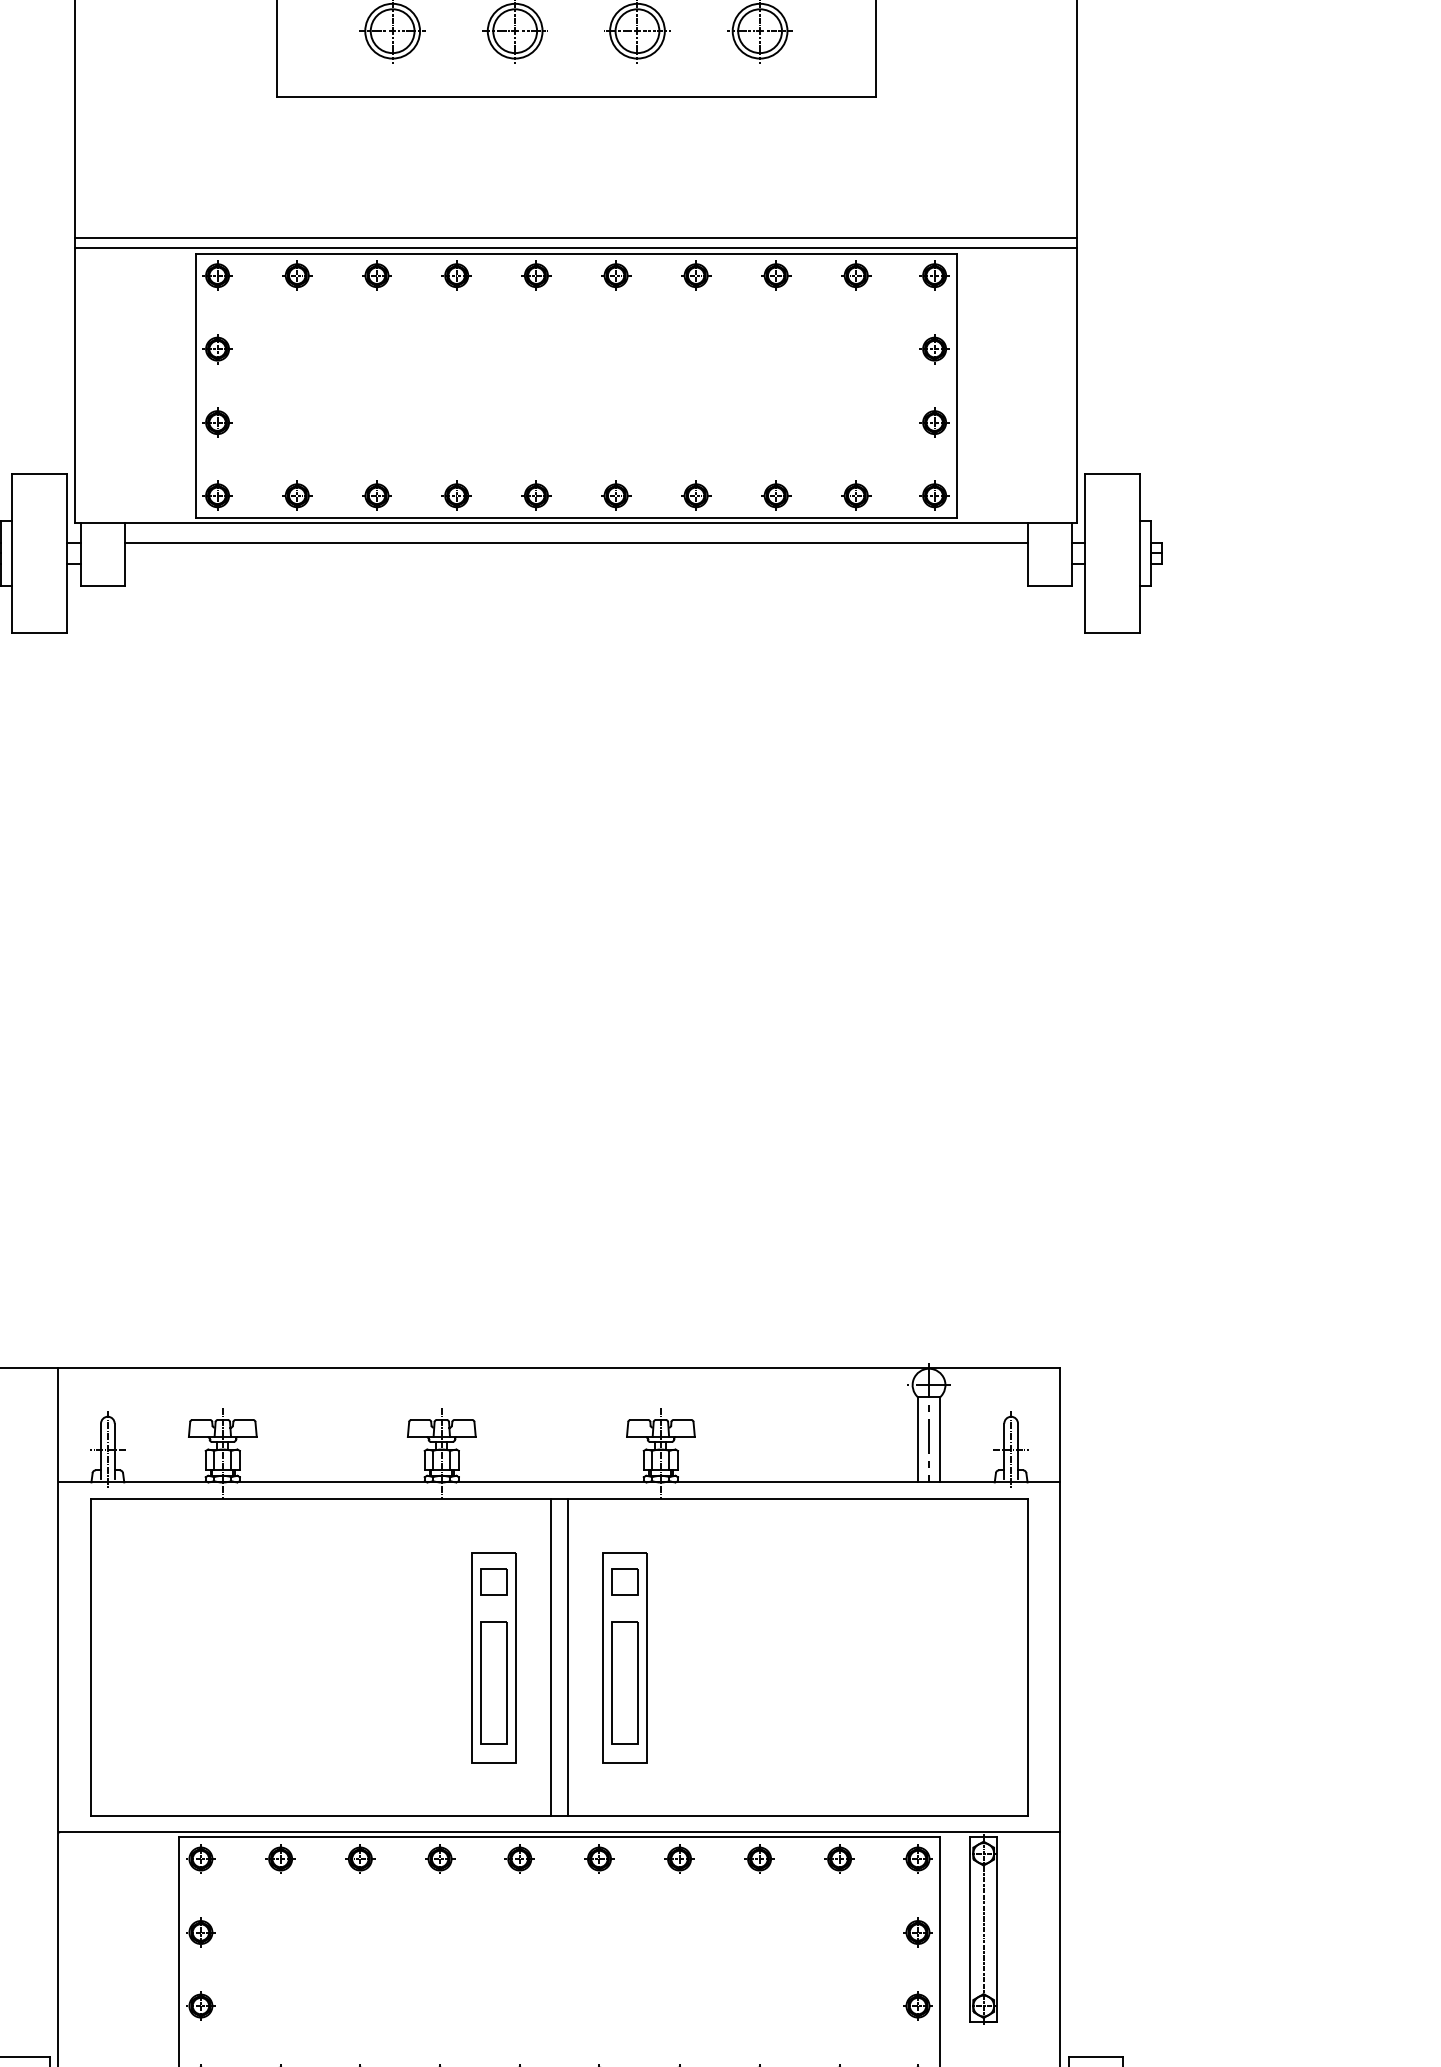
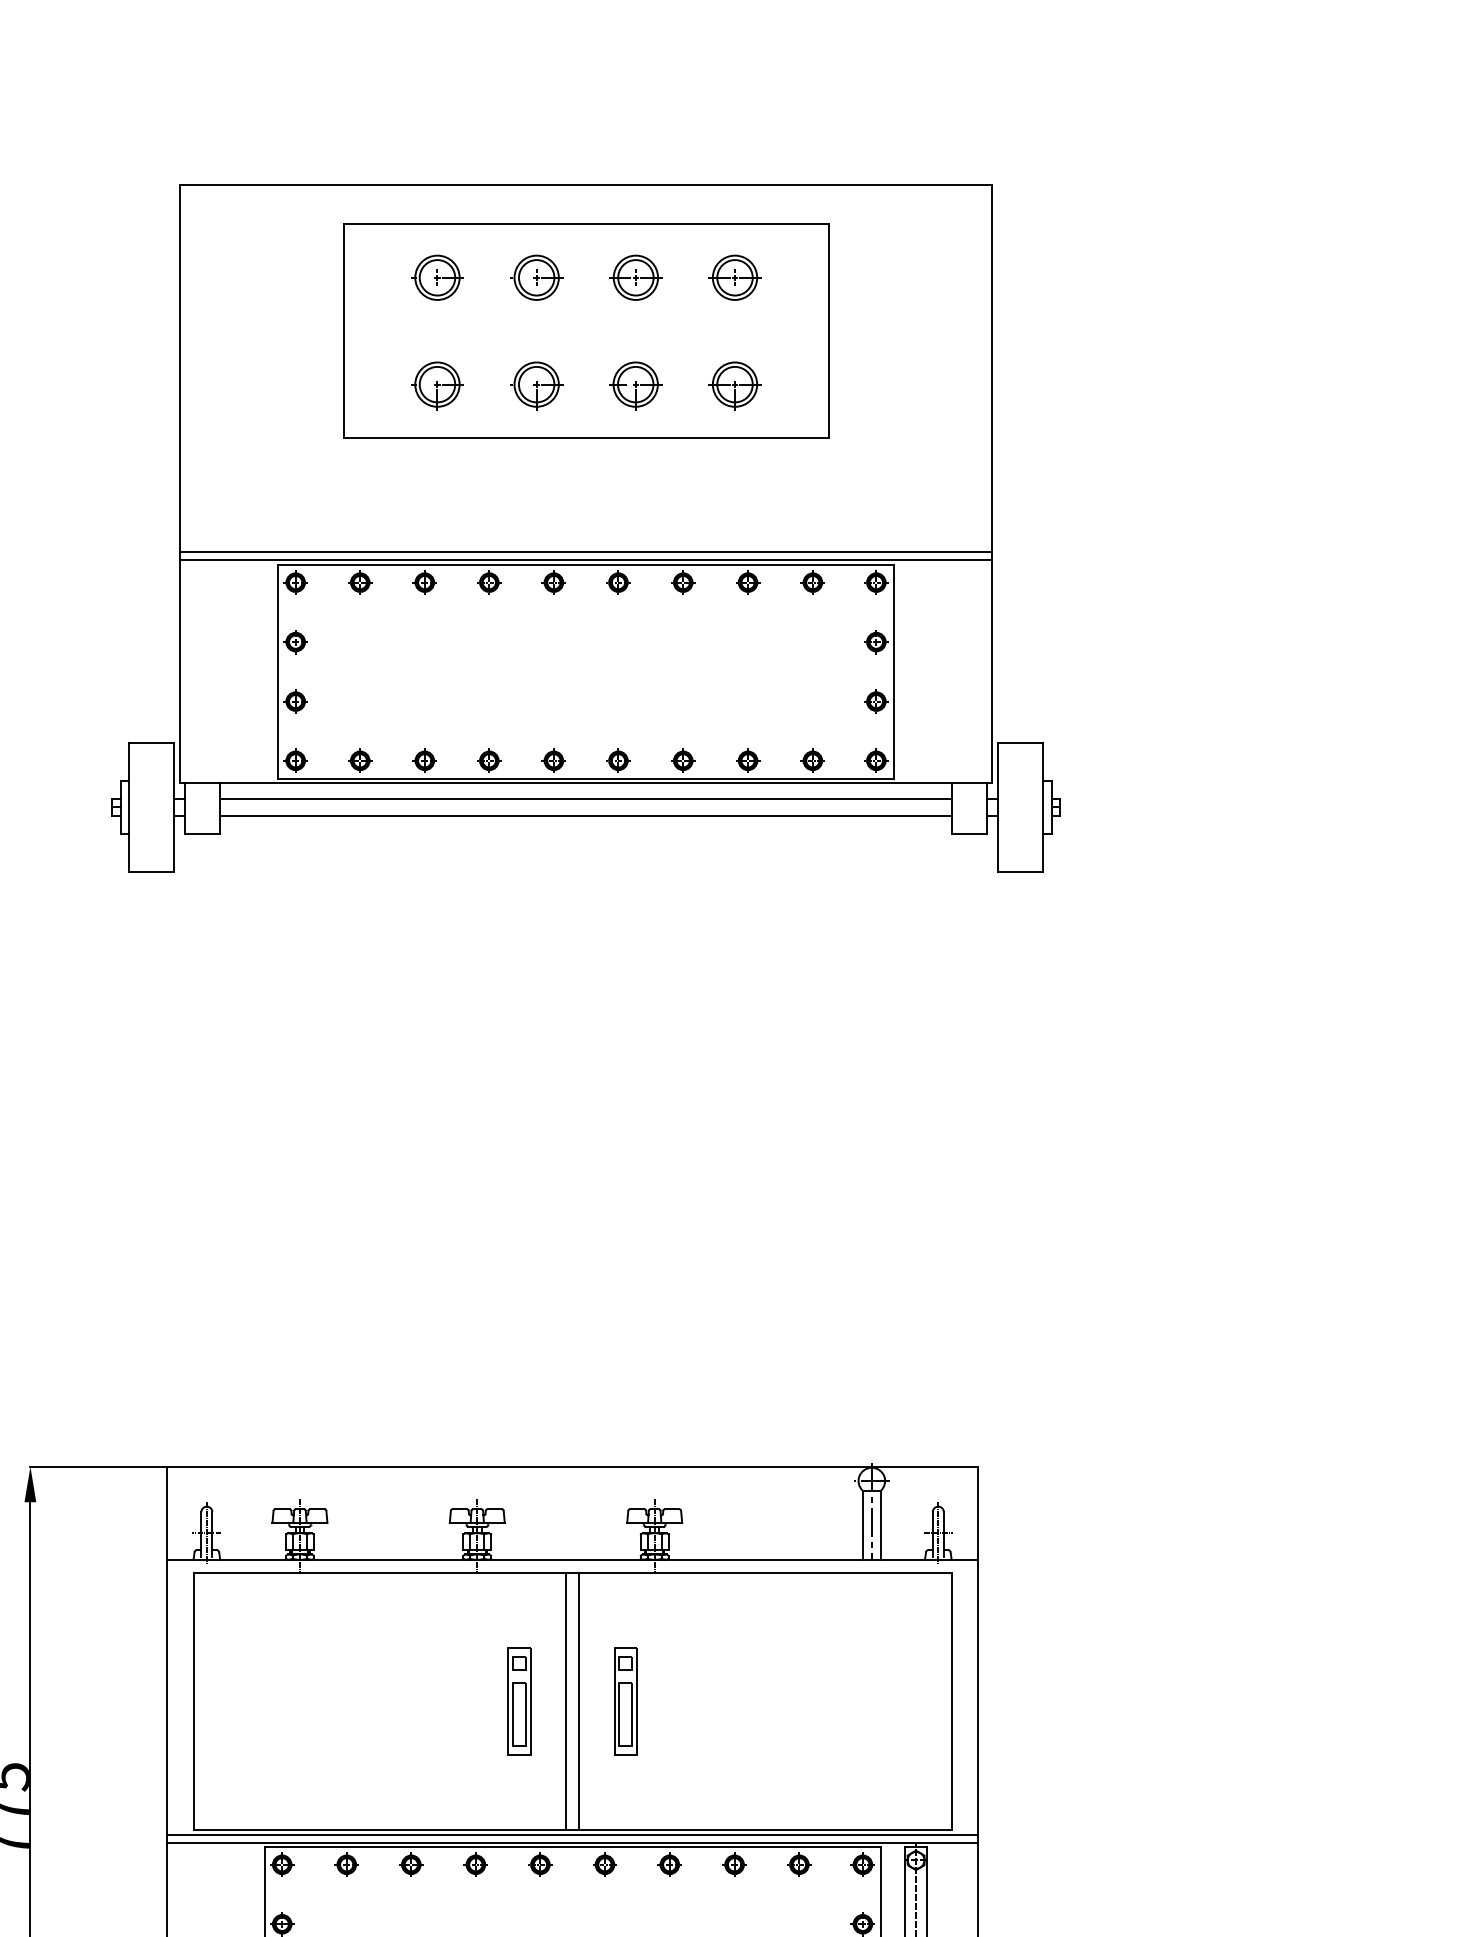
line: (575, 563) -> (585, 815), added
part: (493, 1657) -> (519, 1701), size x0.62
part: (624, 1657) -> (625, 1701), size x0.62
line: (559, 1821) -> (572, 1834), added

